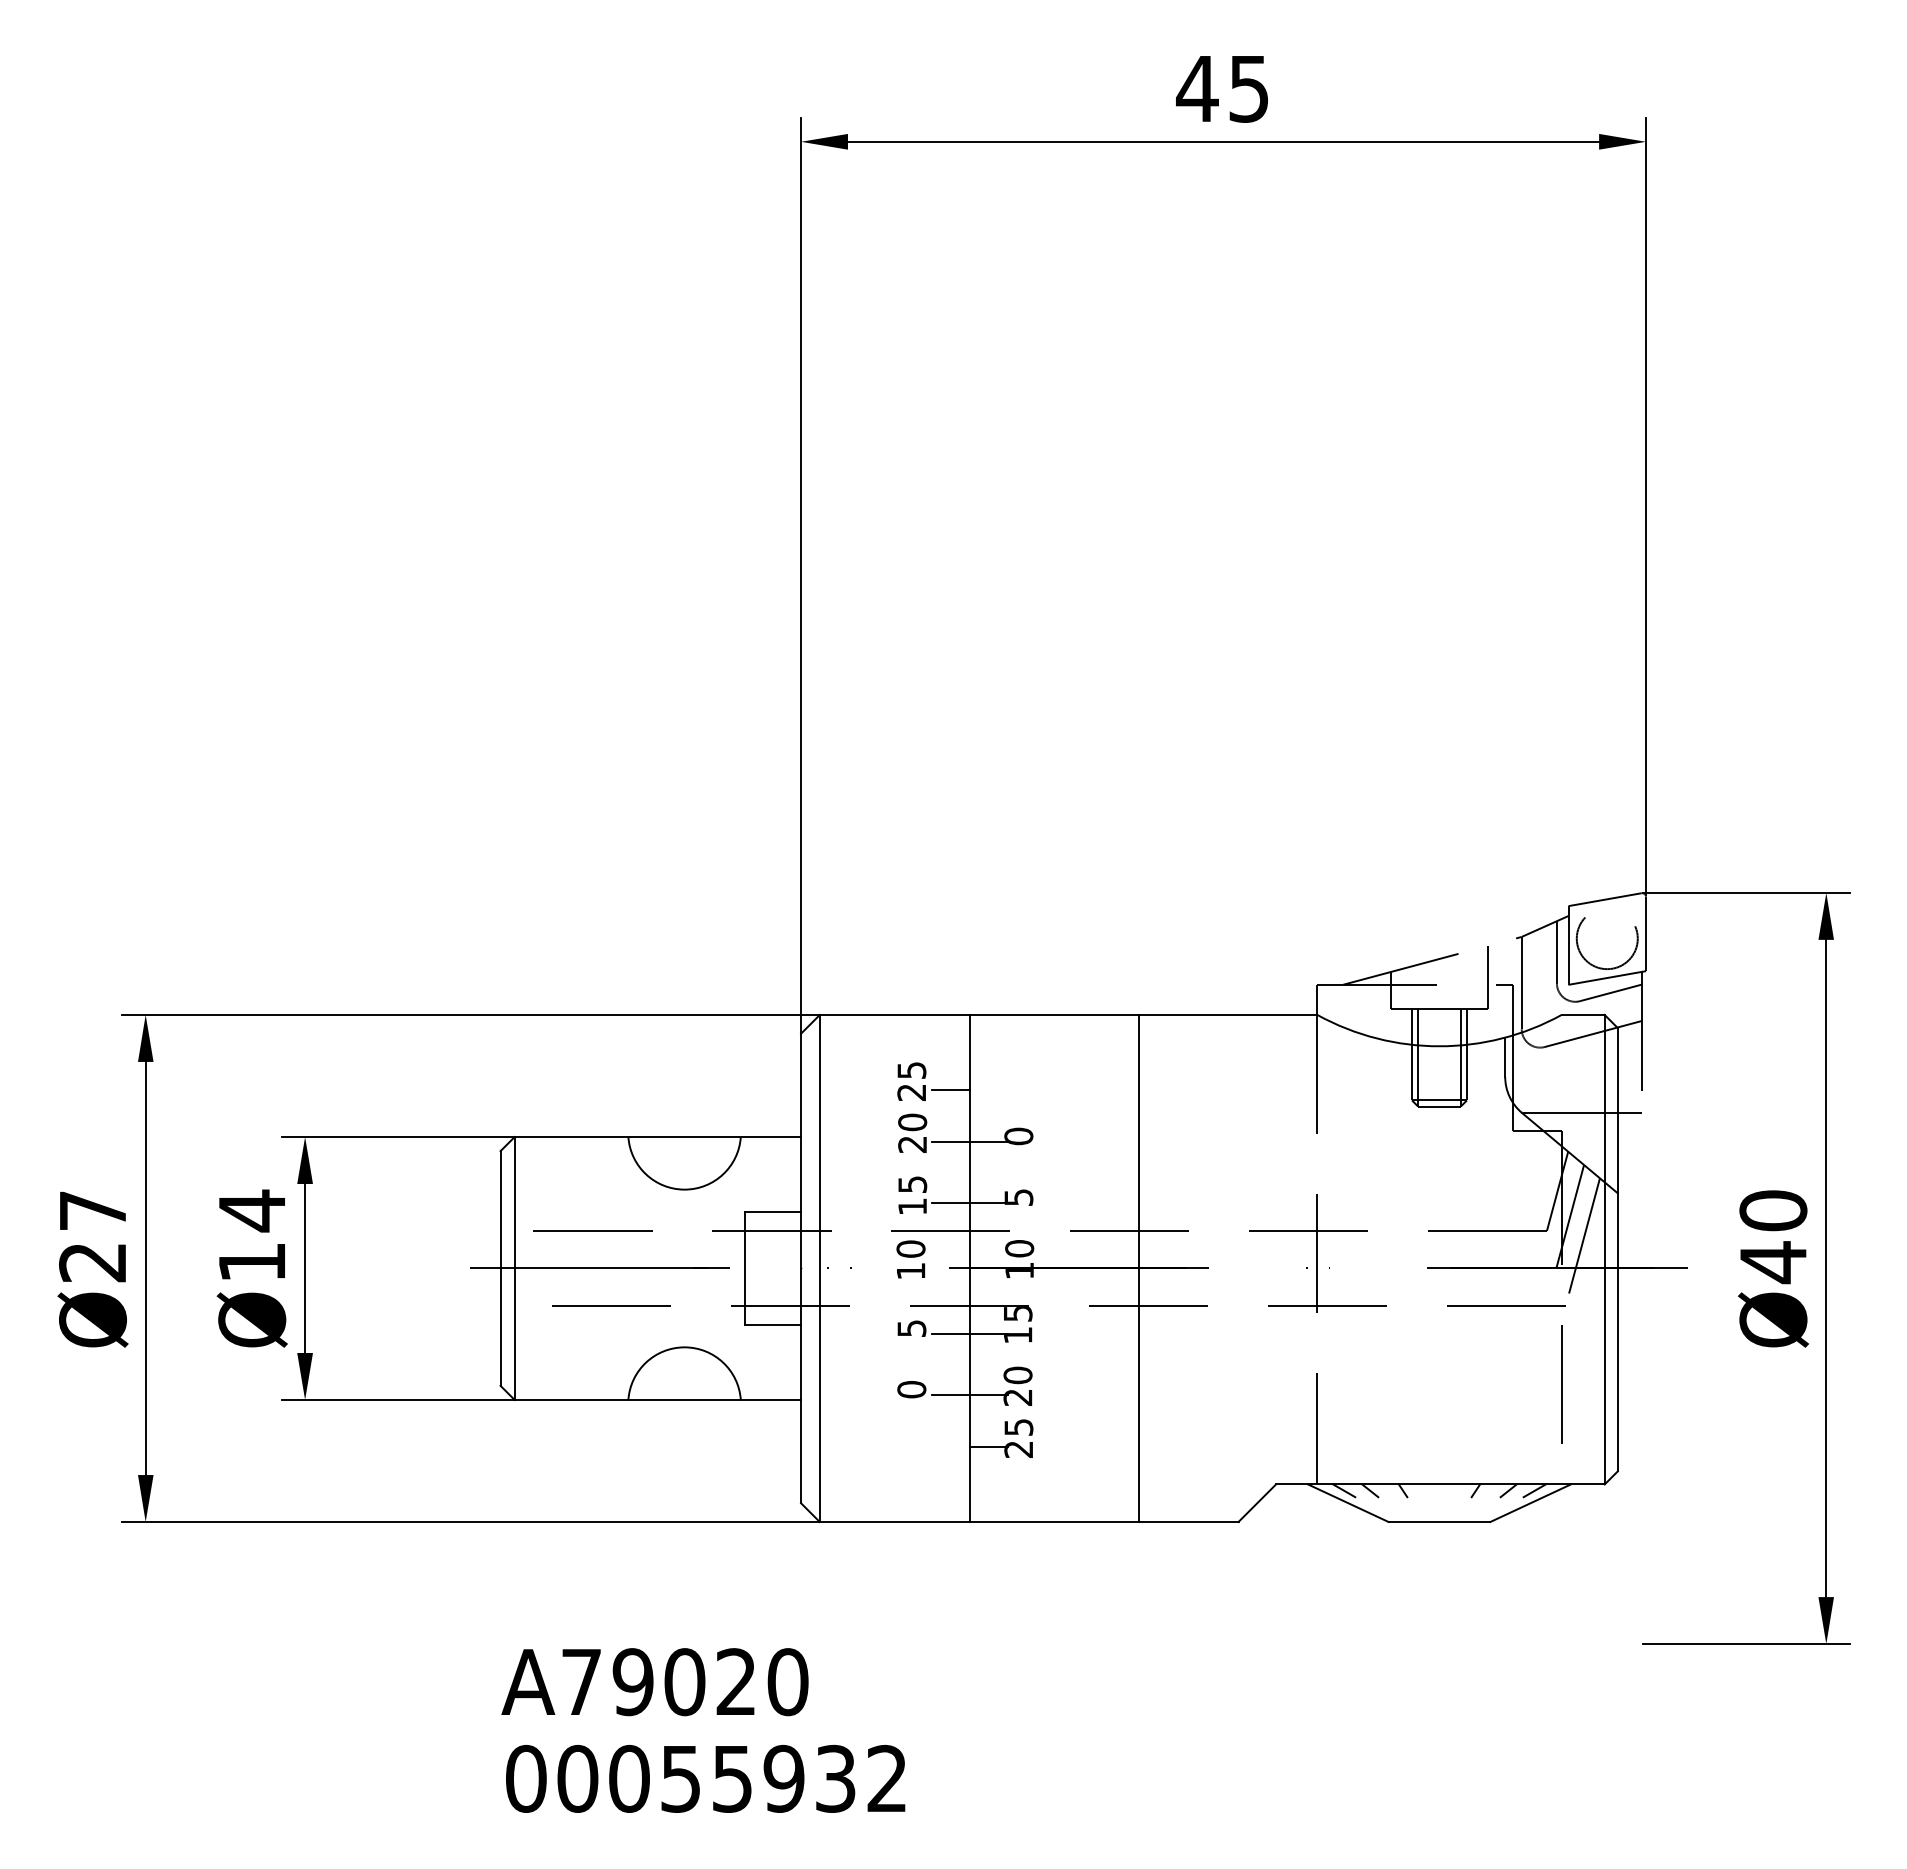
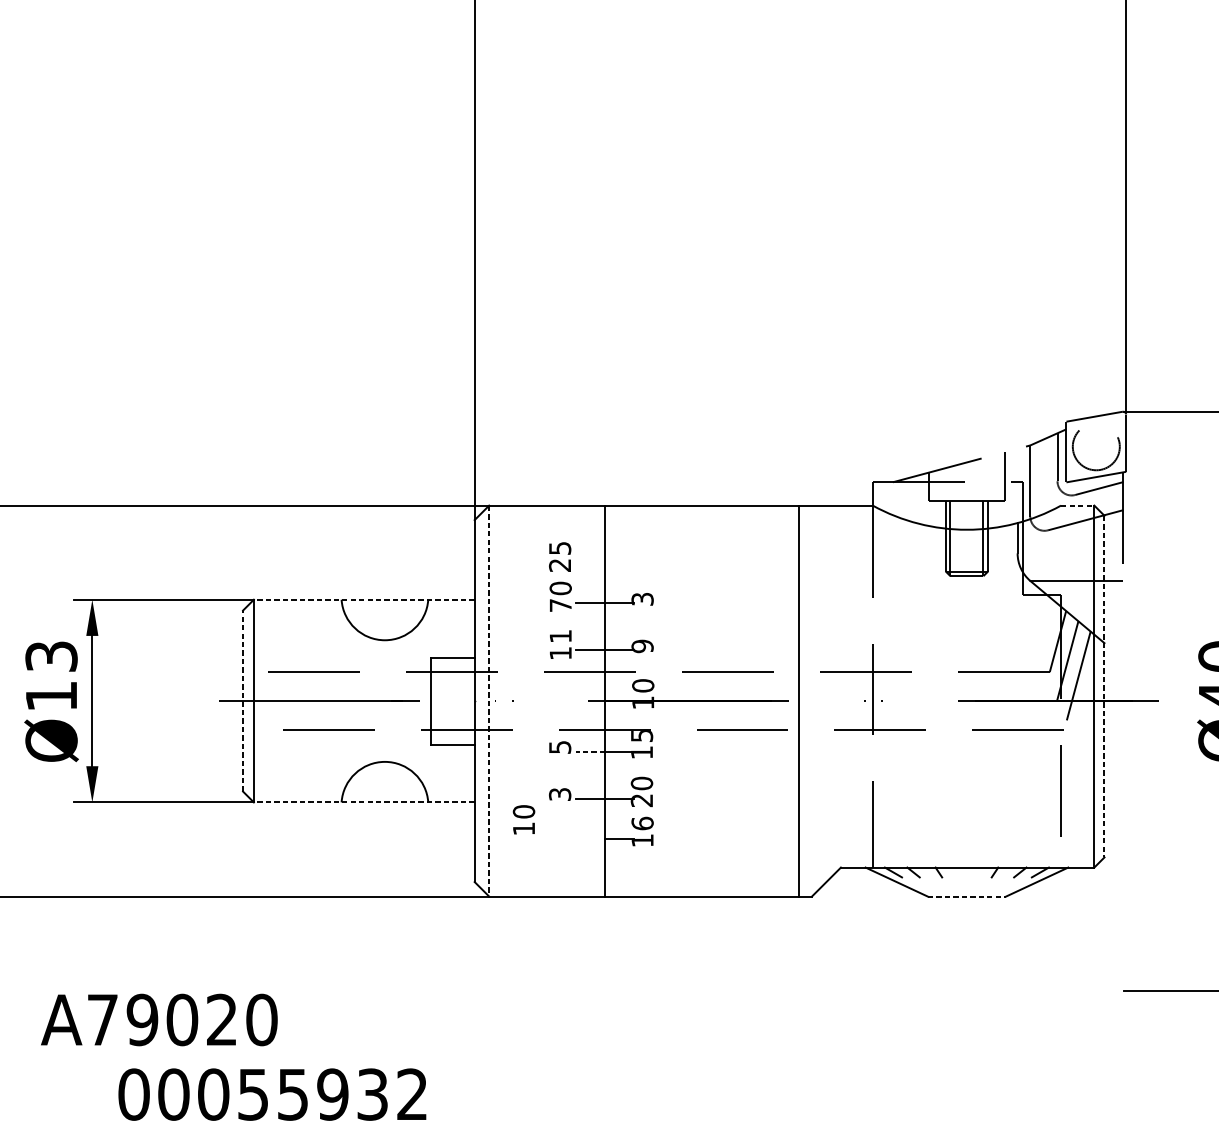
line: (1583, 1014) -> (1077, 505), solid -> dashed
line: (951, 1090) -> (590, 563), removed
text: (1018, 1136) -> (642, 599), 0 -> 3
line: (657, 1137) -> (364, 600), solid -> dashed
text: (912, 1144) -> (560, 605), 20 -> 70
text: (912, 1184) -> (560, 636), 15 -> 11
text: (1018, 1197) -> (642, 646), 5 -> 9
text: (252, 1210) -> (51, 656), Ø14 -> Ø13
line: (1617, 1249) -> (1104, 686), solid -> dashed
text: (910, 1259) -> (523, 819), moved
line: (500, 1267) -> (242, 700), solid -> dashed
line: (1139, 1267) -> (799, 700), moved
line: (819, 1268) -> (488, 701), solid -> dashed
line: (951, 1334) -> (590, 751), solid -> dashed
text: (911, 1389) -> (559, 794), 0 -> 3
line: (657, 1399) -> (364, 802), solid -> dashed
text: (1018, 1437) -> (642, 831), 25 -> 16
line: (1439, 1521) -> (966, 896), solid -> dashed
text: (654, 1682) -> (158, 1020), moved
text: (705, 1778) -> (272, 1094), moved

